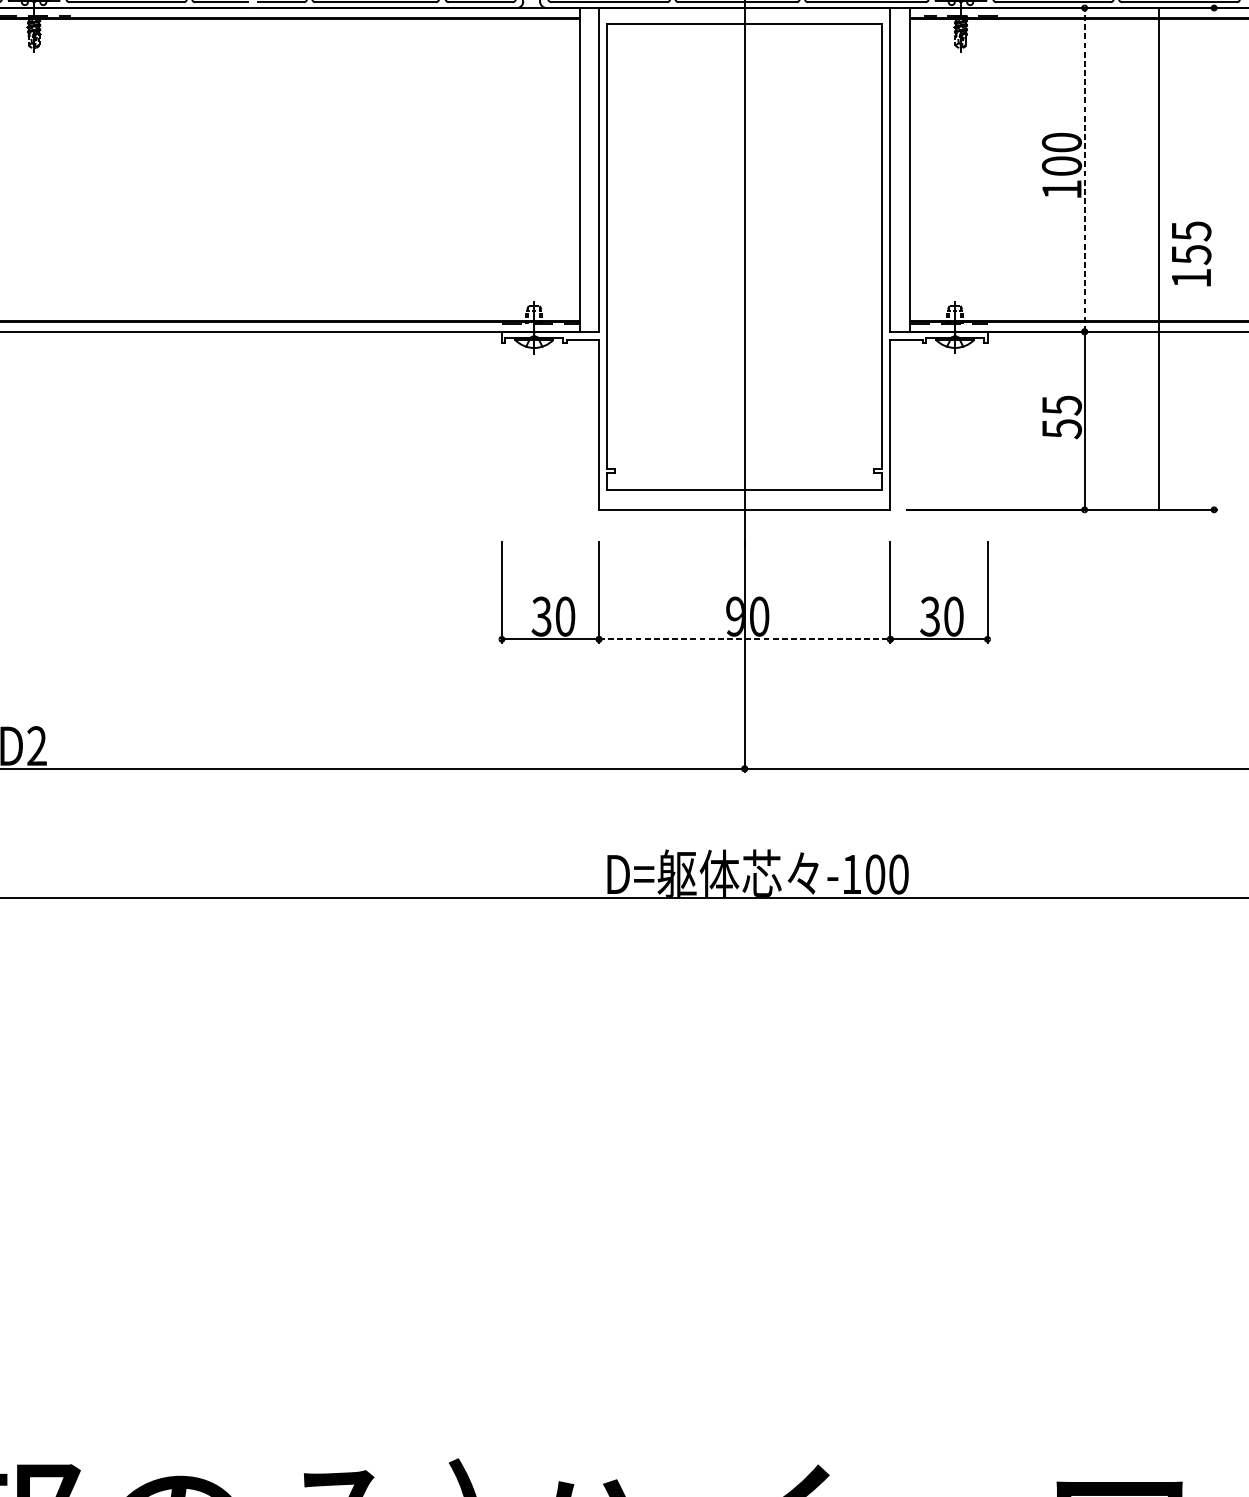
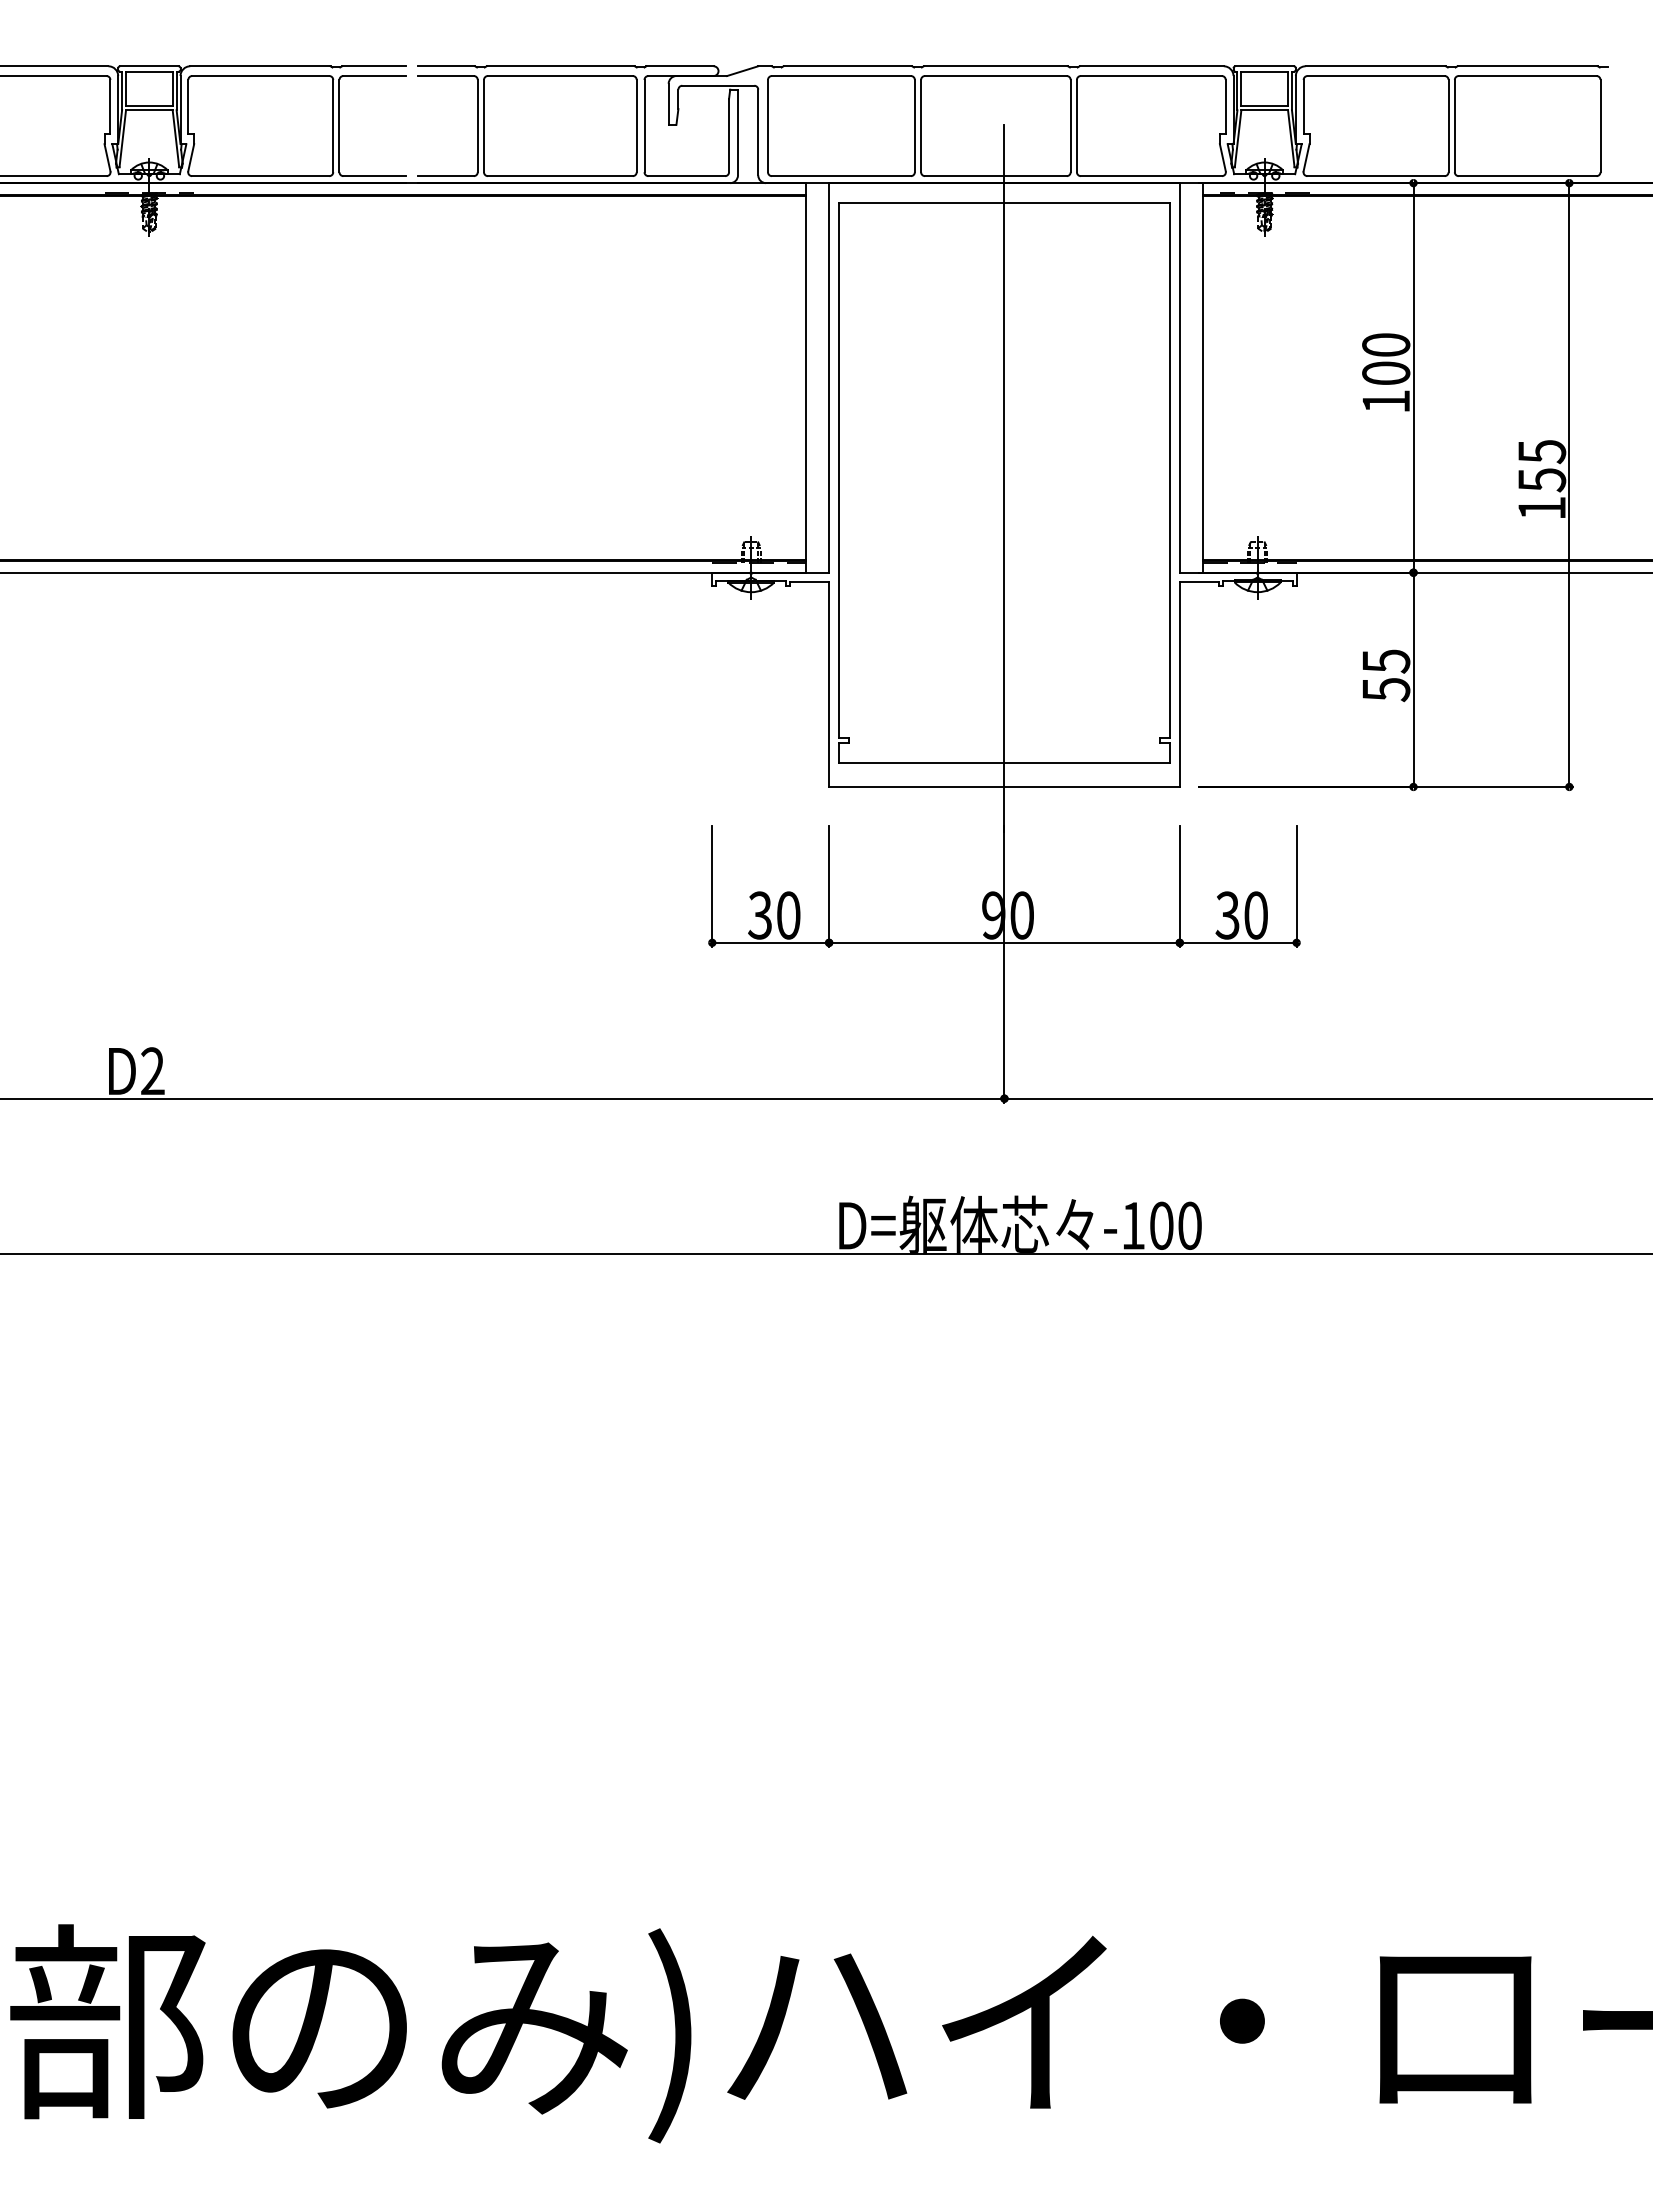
line: (1084, 169) -> (1413, 377), dashed -> solid
line: (1159, 258) -> (1569, 484), moved
line: (744, 639) -> (1004, 942), dashed -> solid

